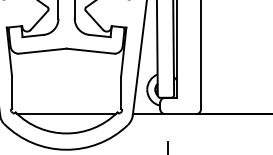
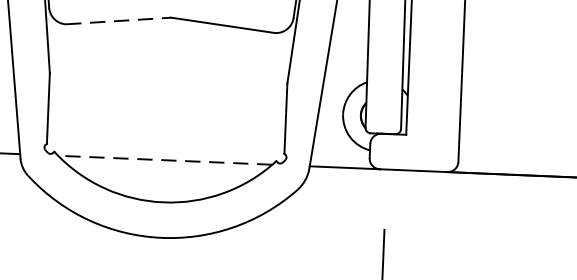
line: (43, 51) -> (120, 21), solid -> dashed
line: (66, 114) -> (164, 161), solid -> dashed

